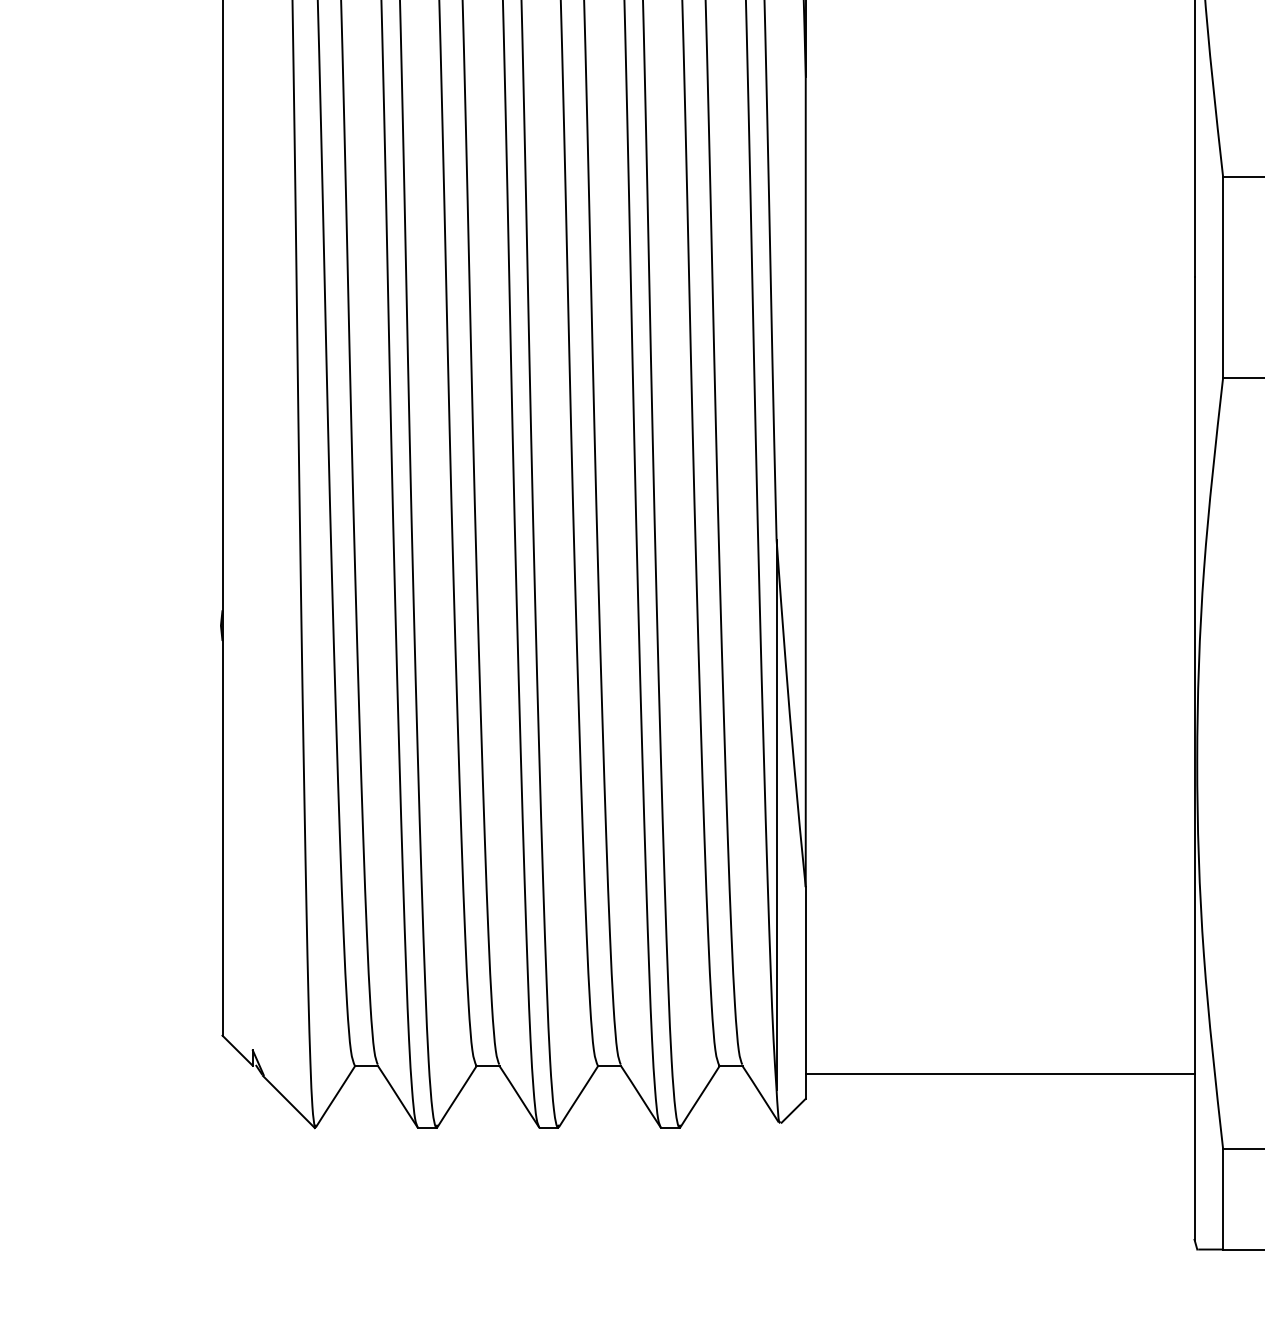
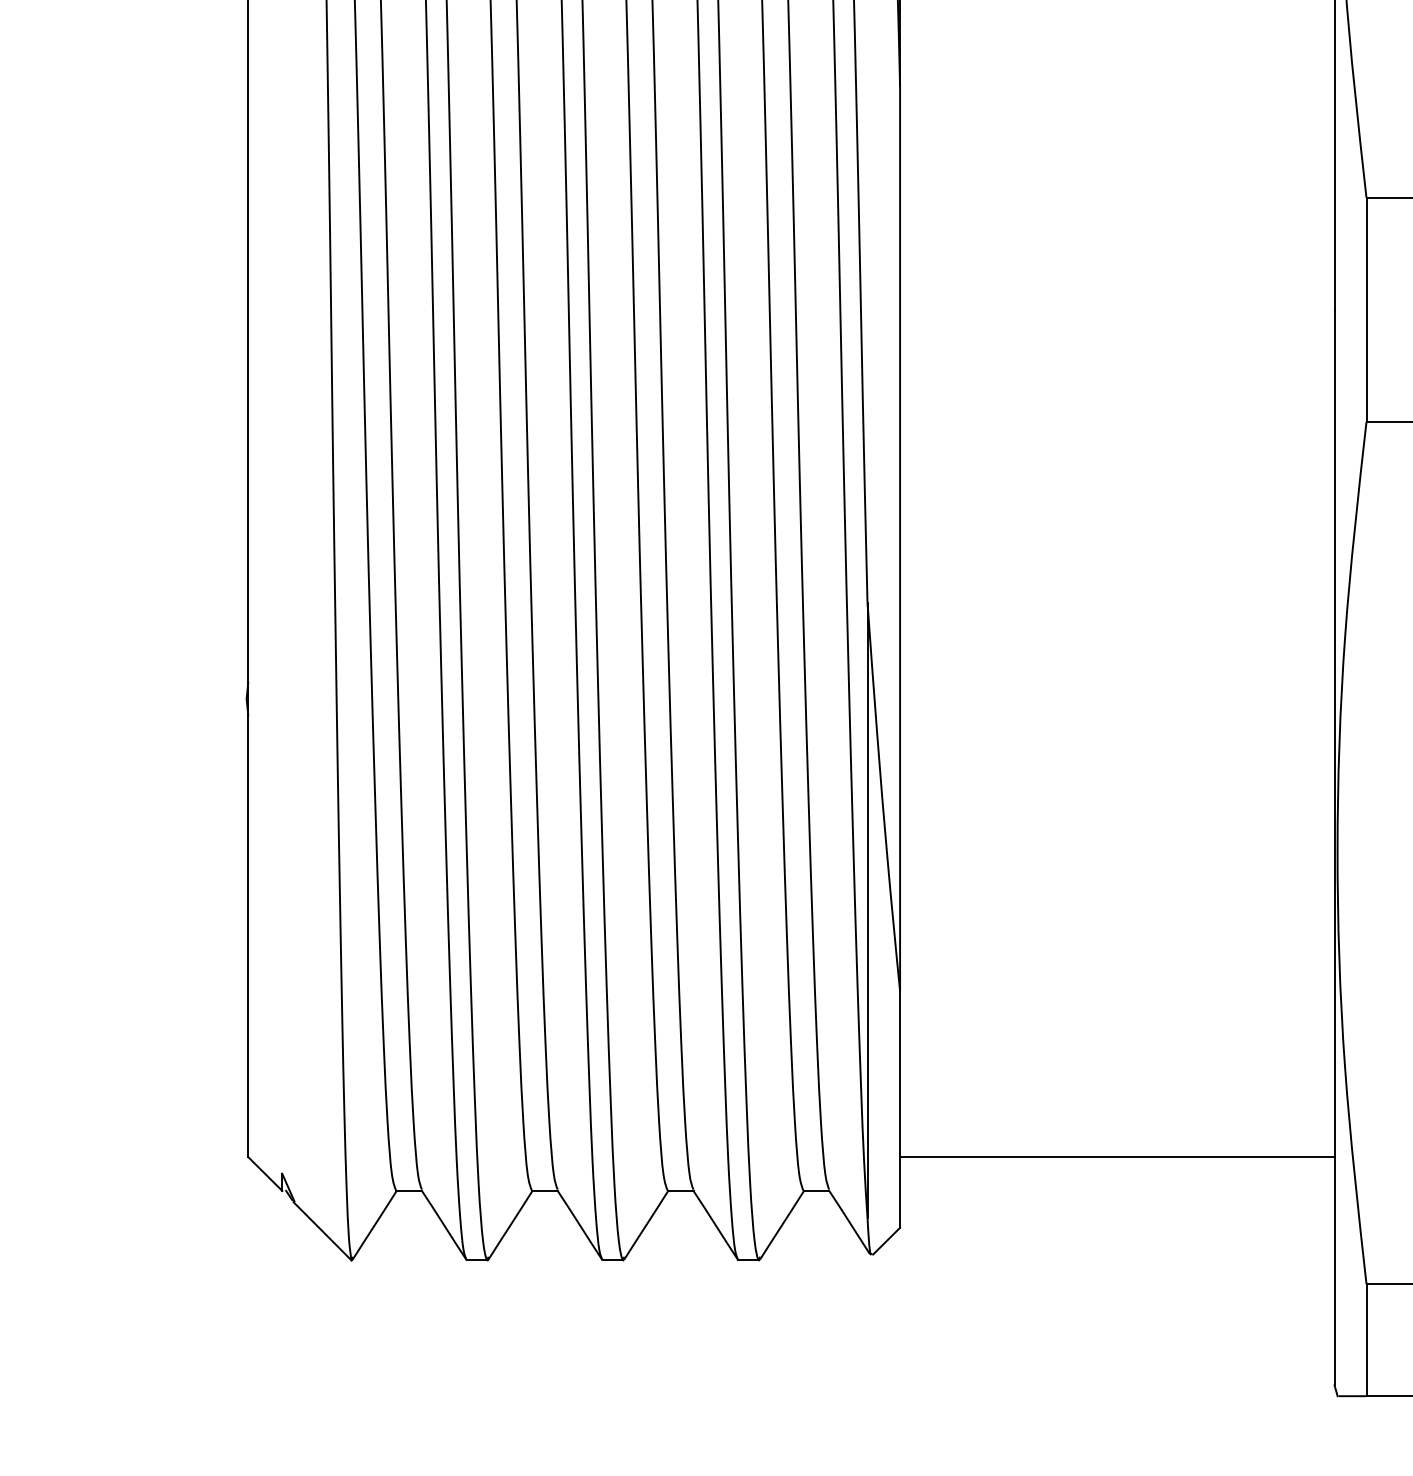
line: (1000, 1074) -> (1117, 1157), moved

